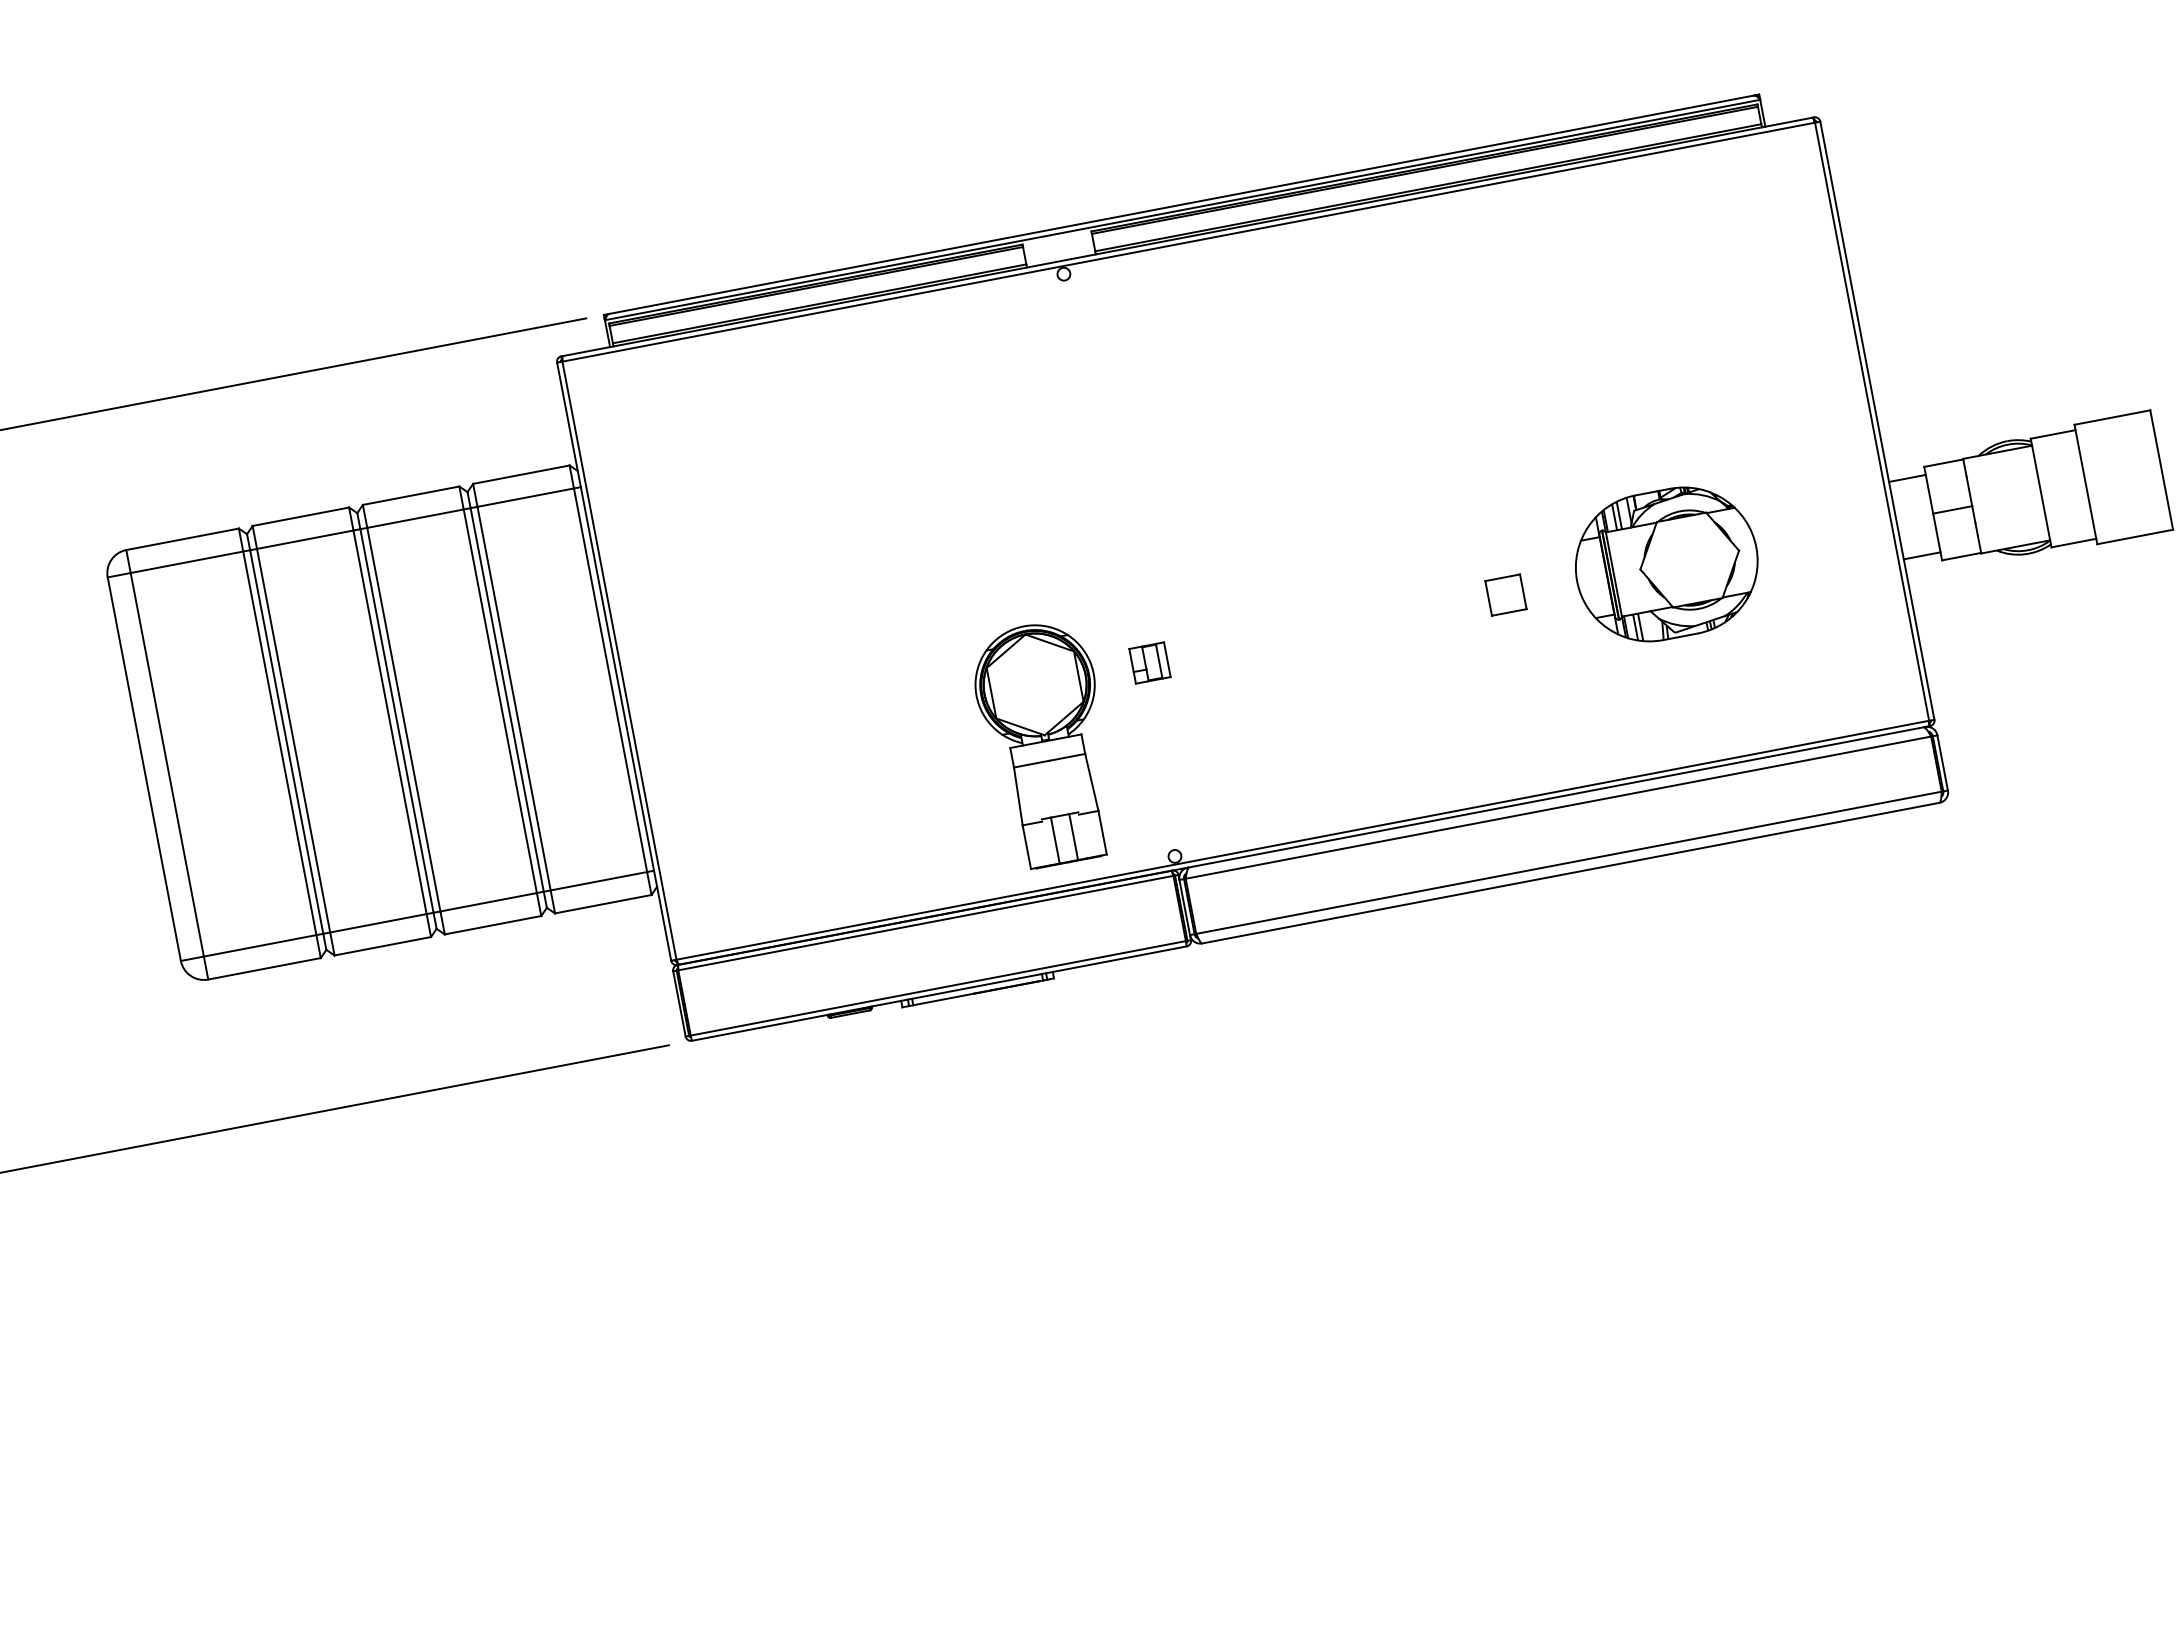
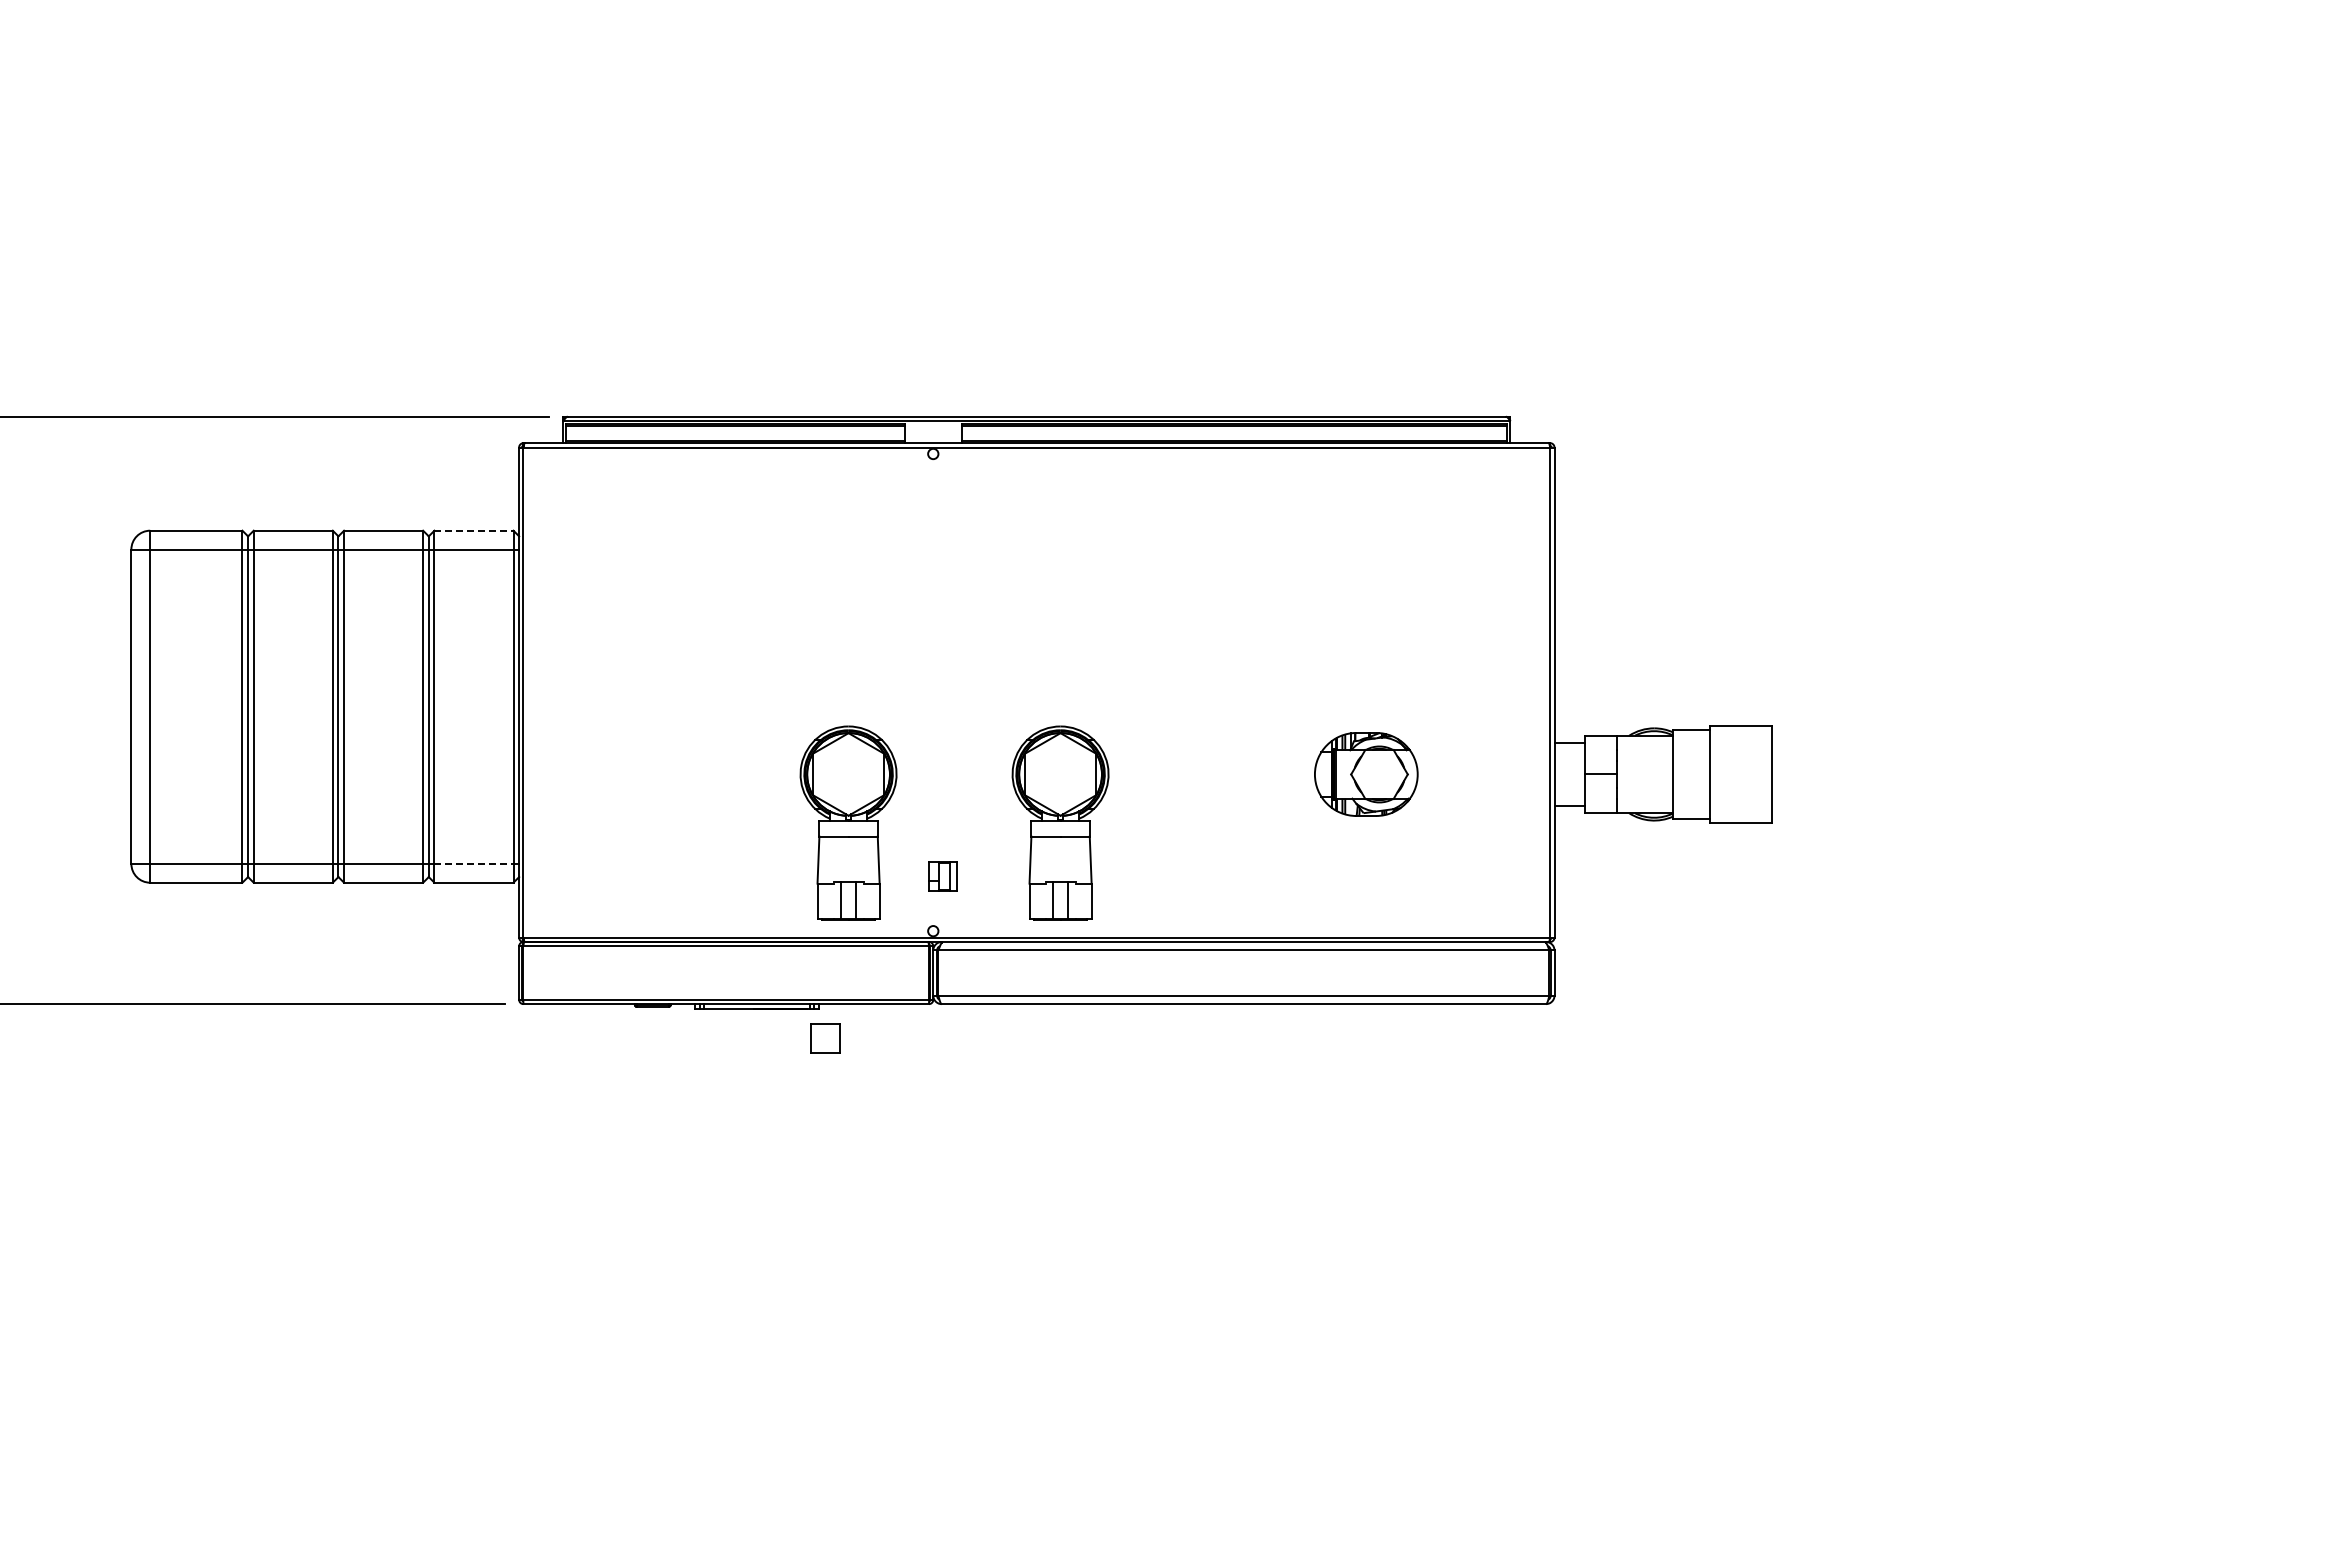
line: (520, 474) -> (473, 530), solid -> dashed
part: (1667, 564) -> (1366, 774), size x0.7
part: (1506, 595) -> (825, 1038), moved
part: (1149, 663) -> (942, 876), moved
part: (1304, 694) -> (1060, 822), added
line: (598, 880) -> (473, 863), solid -> dashed

